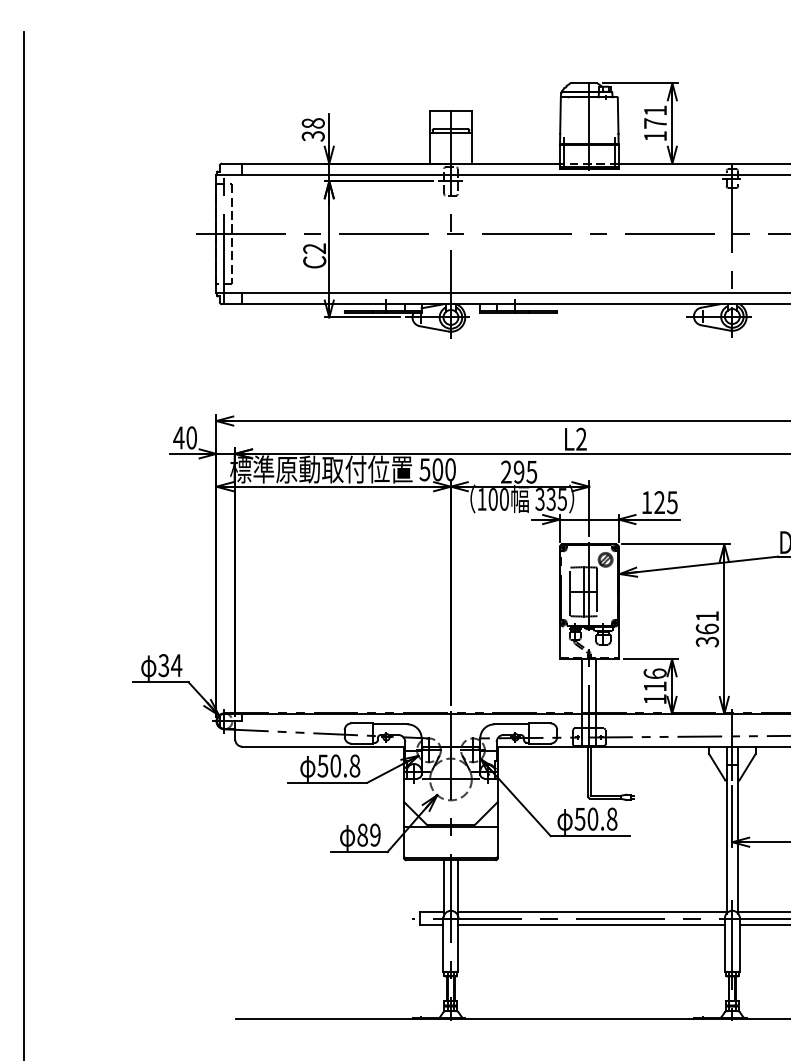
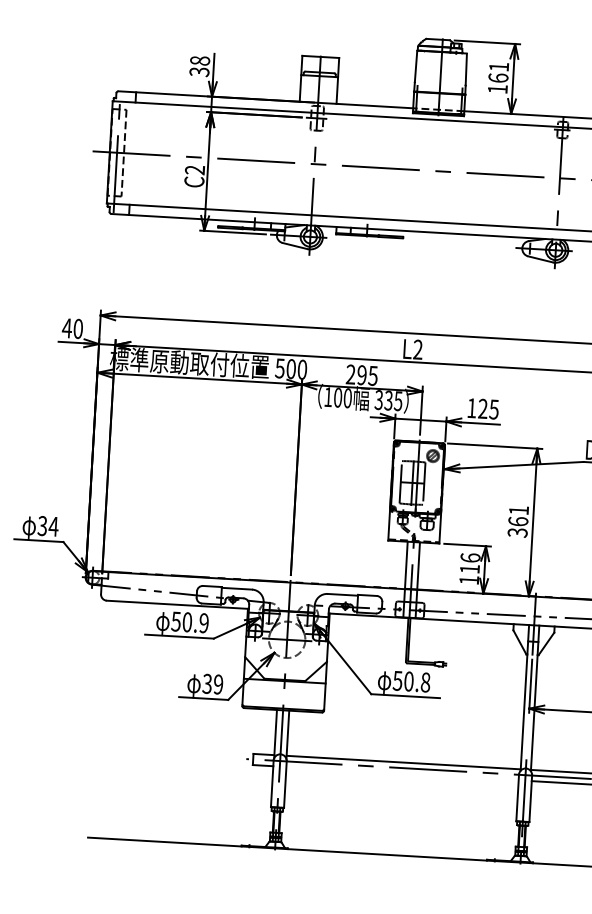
text: (655, 123) -> (498, 78), 171 -> 161
text: (354, 765) -> (203, 622), 50.8 -> 50.9
text: (362, 834) -> (207, 683), 89 -> 39
line: (591, 924) -> (402, 773), removed

